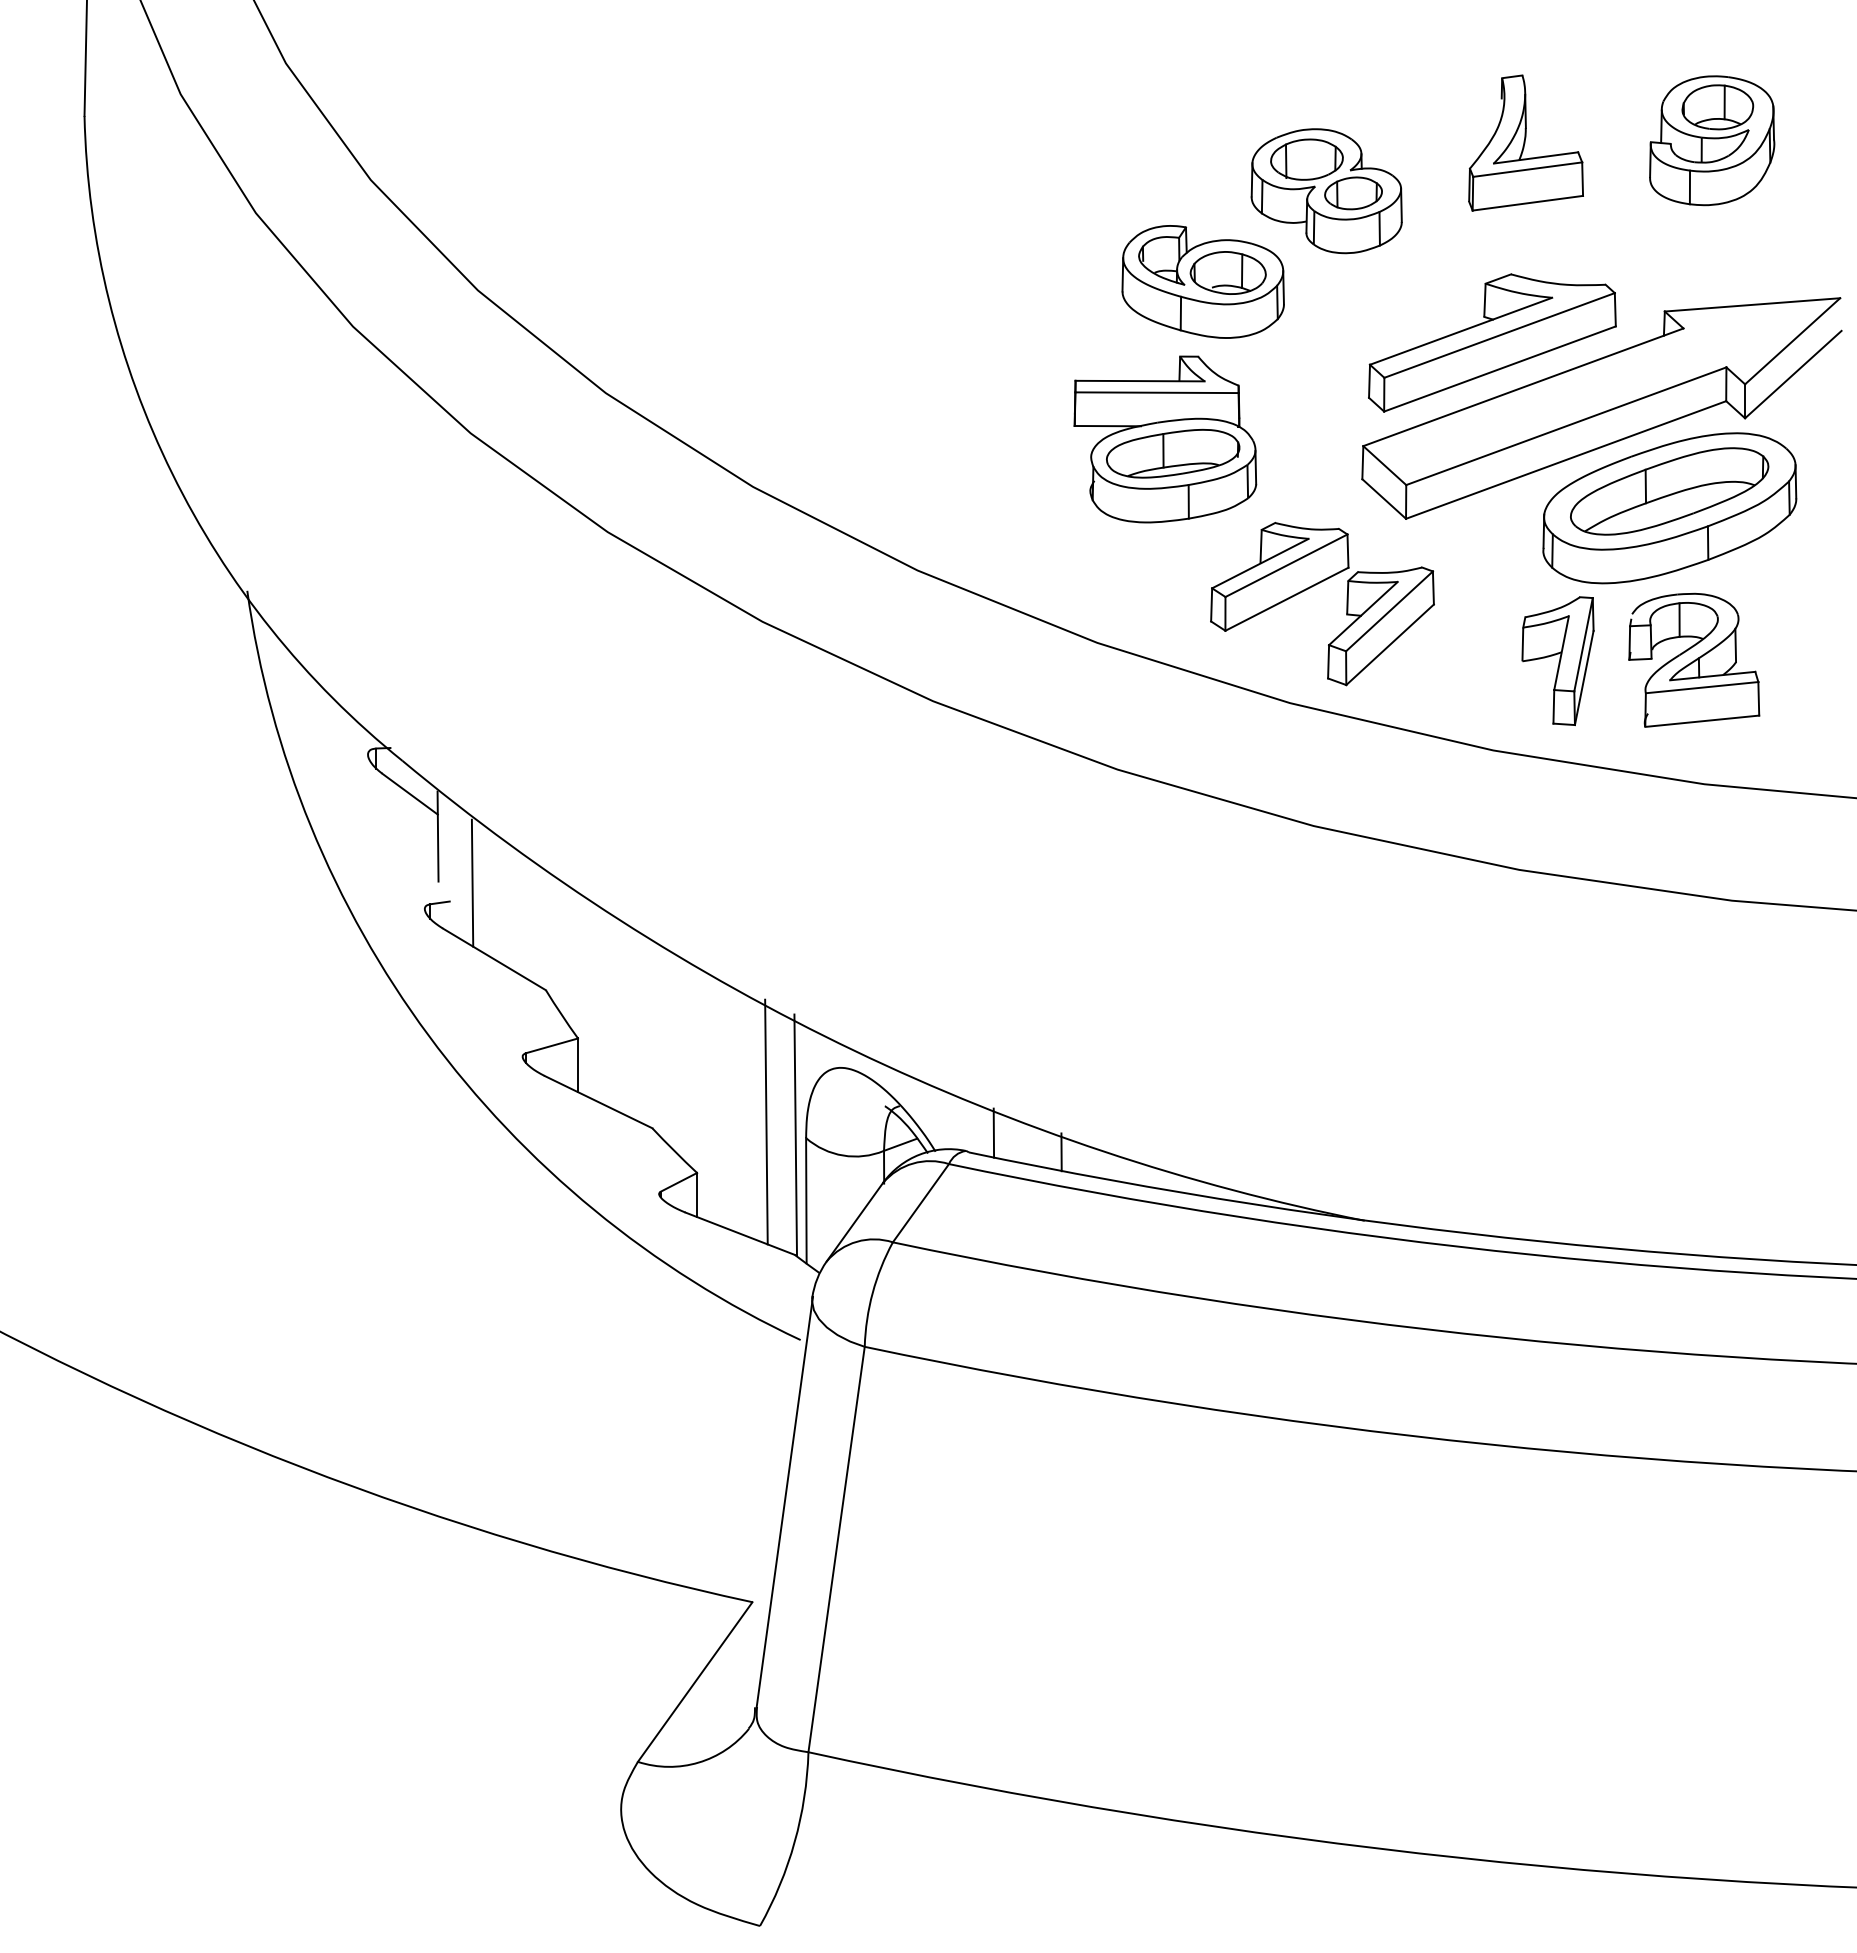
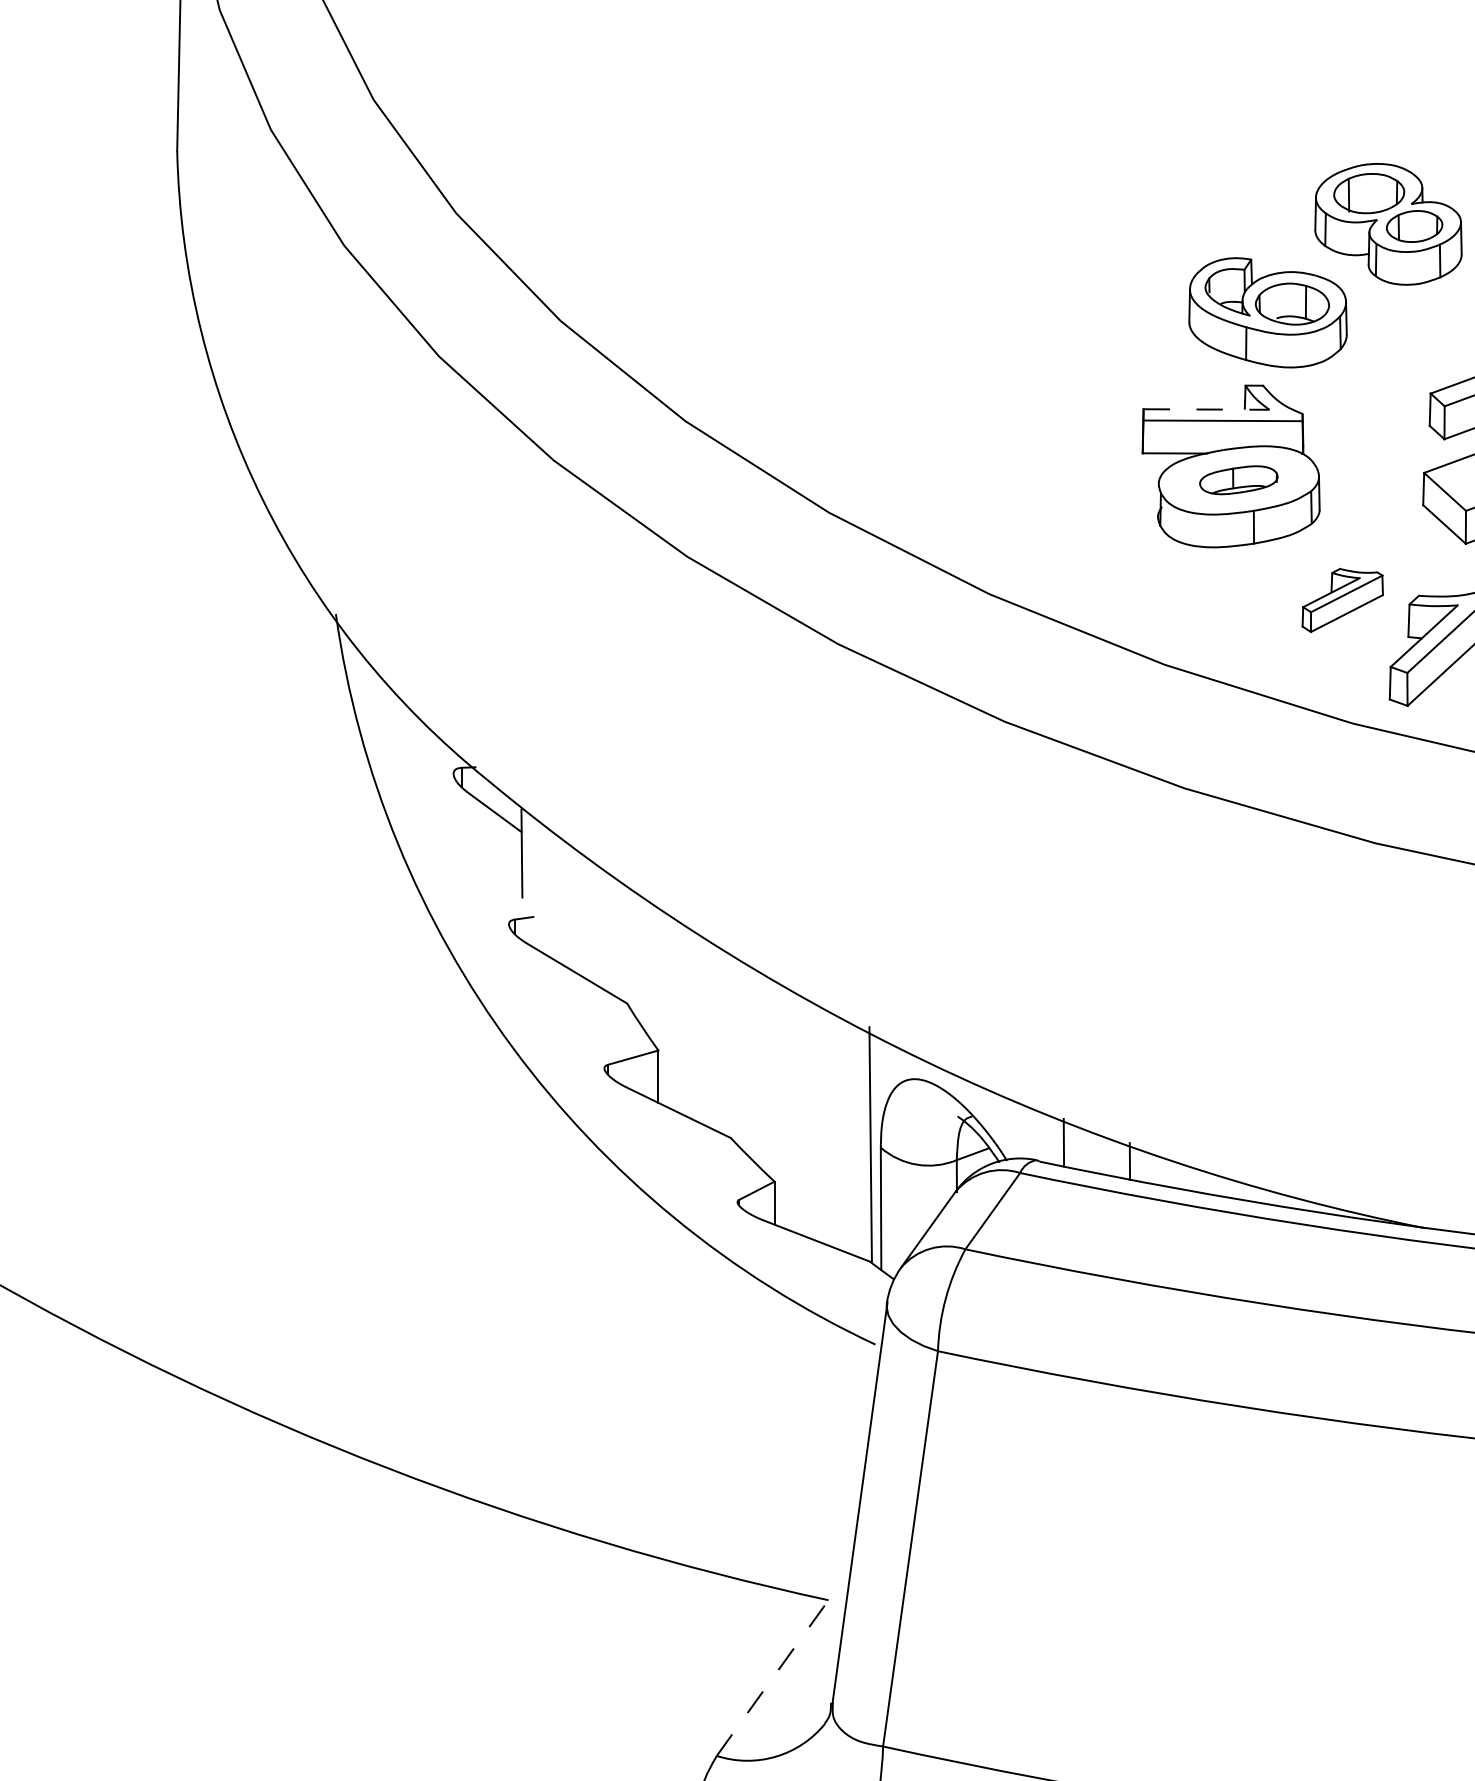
line: (1140, 381) -> (1206, 409), solid -> dashed
part: (1173, 453) -> (1239, 480), size x0.6
part: (1279, 576) -> (1342, 600), size x0.6
line: (472, 882) -> (555, 898), removed
line: (766, 1121) -> (842, 1131), removed
line: (695, 1681) -> (772, 1677), solid -> dashed

